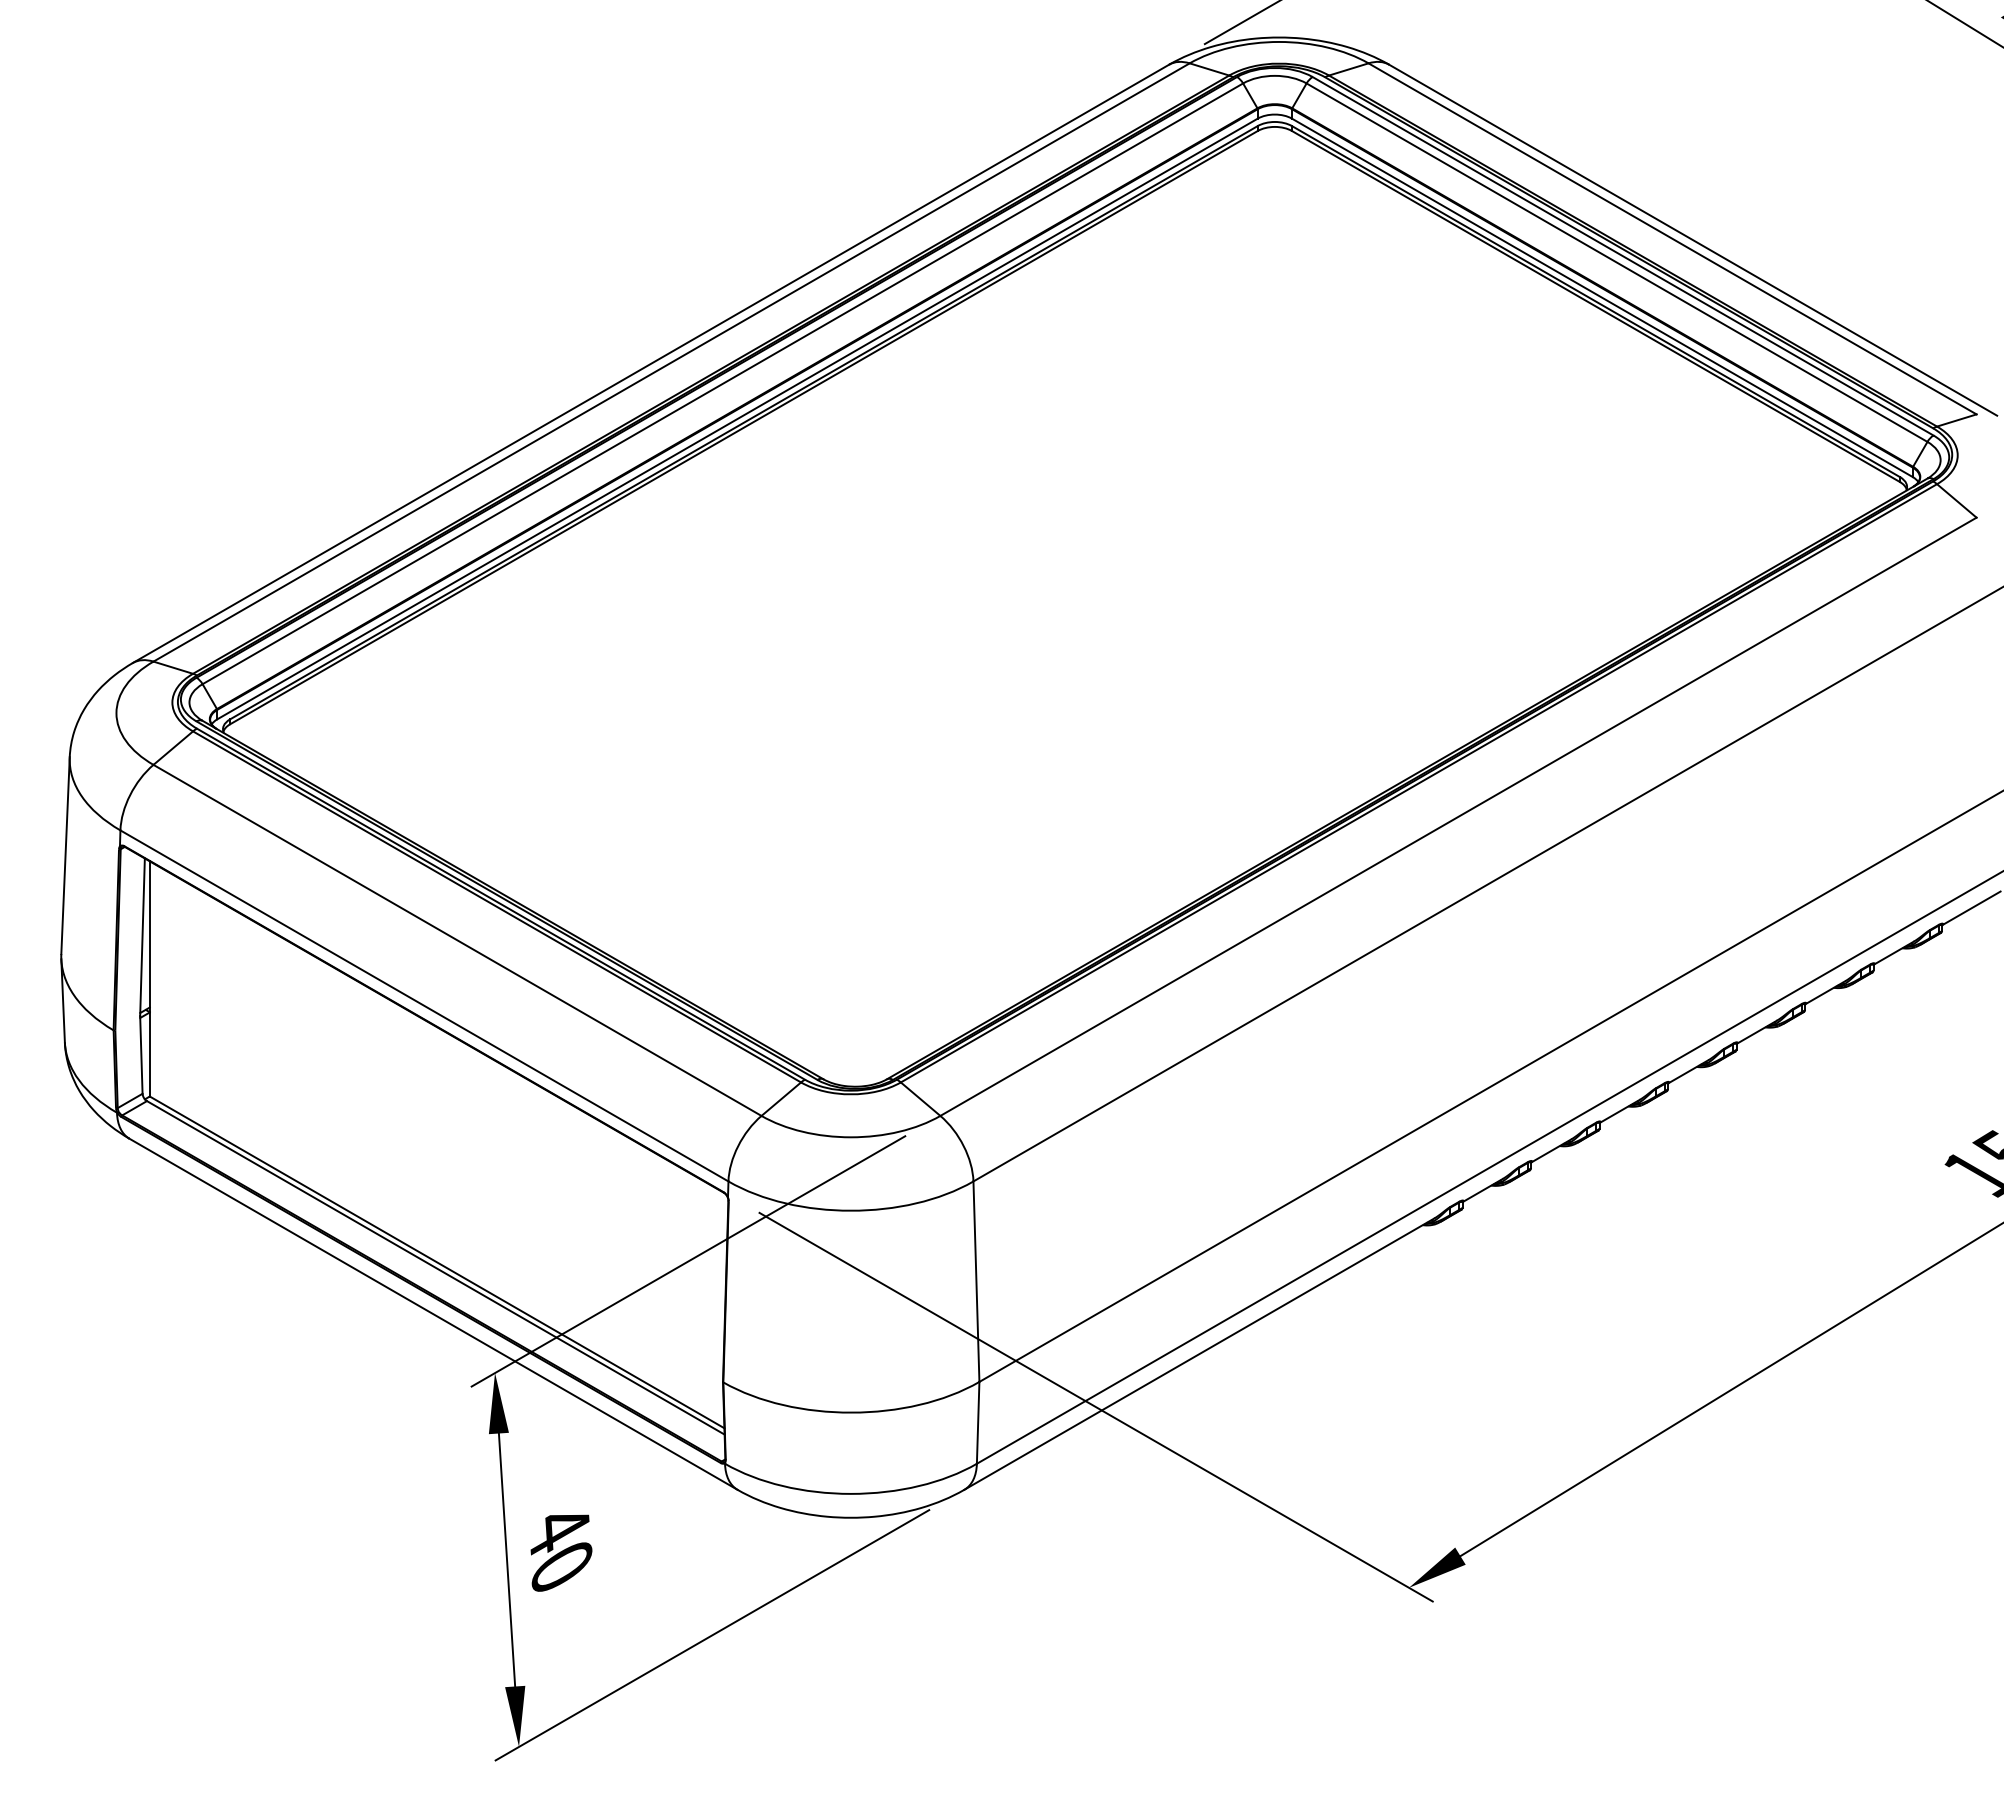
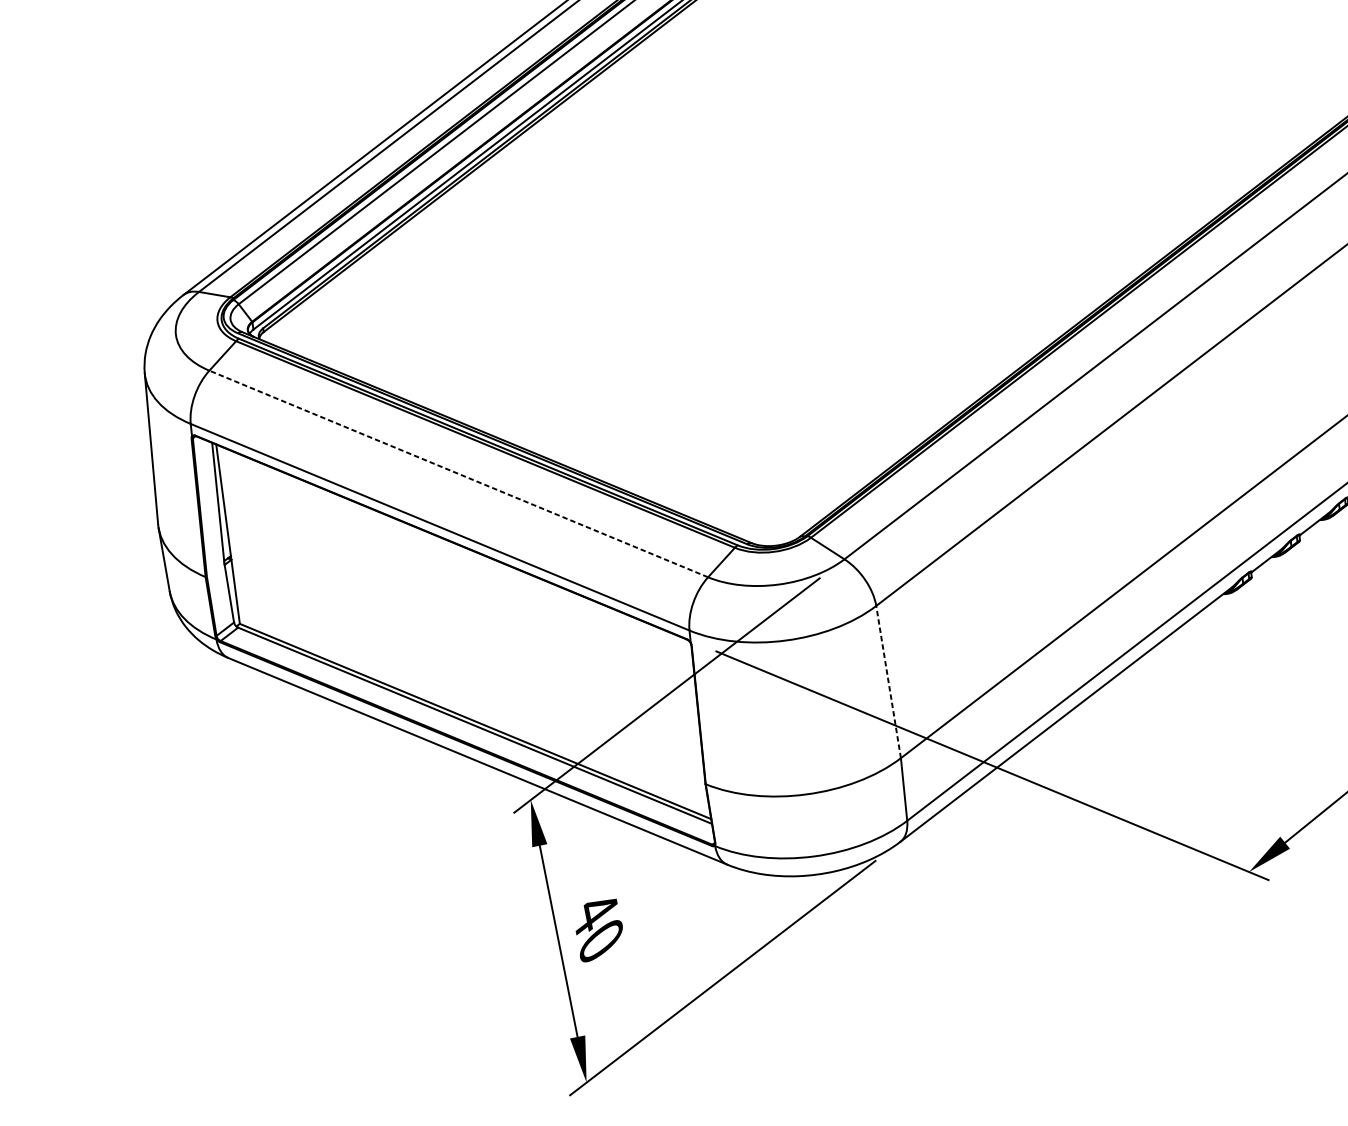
line: (457, 940) -> (458, 474), solid -> dashed
line: (976, 1281) -> (888, 681), solid -> dashed

